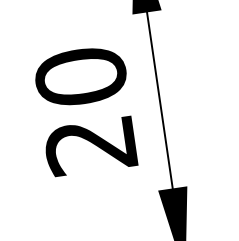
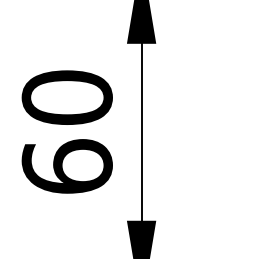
text: (90, 145) -> (66, 166), 20 -> 60

